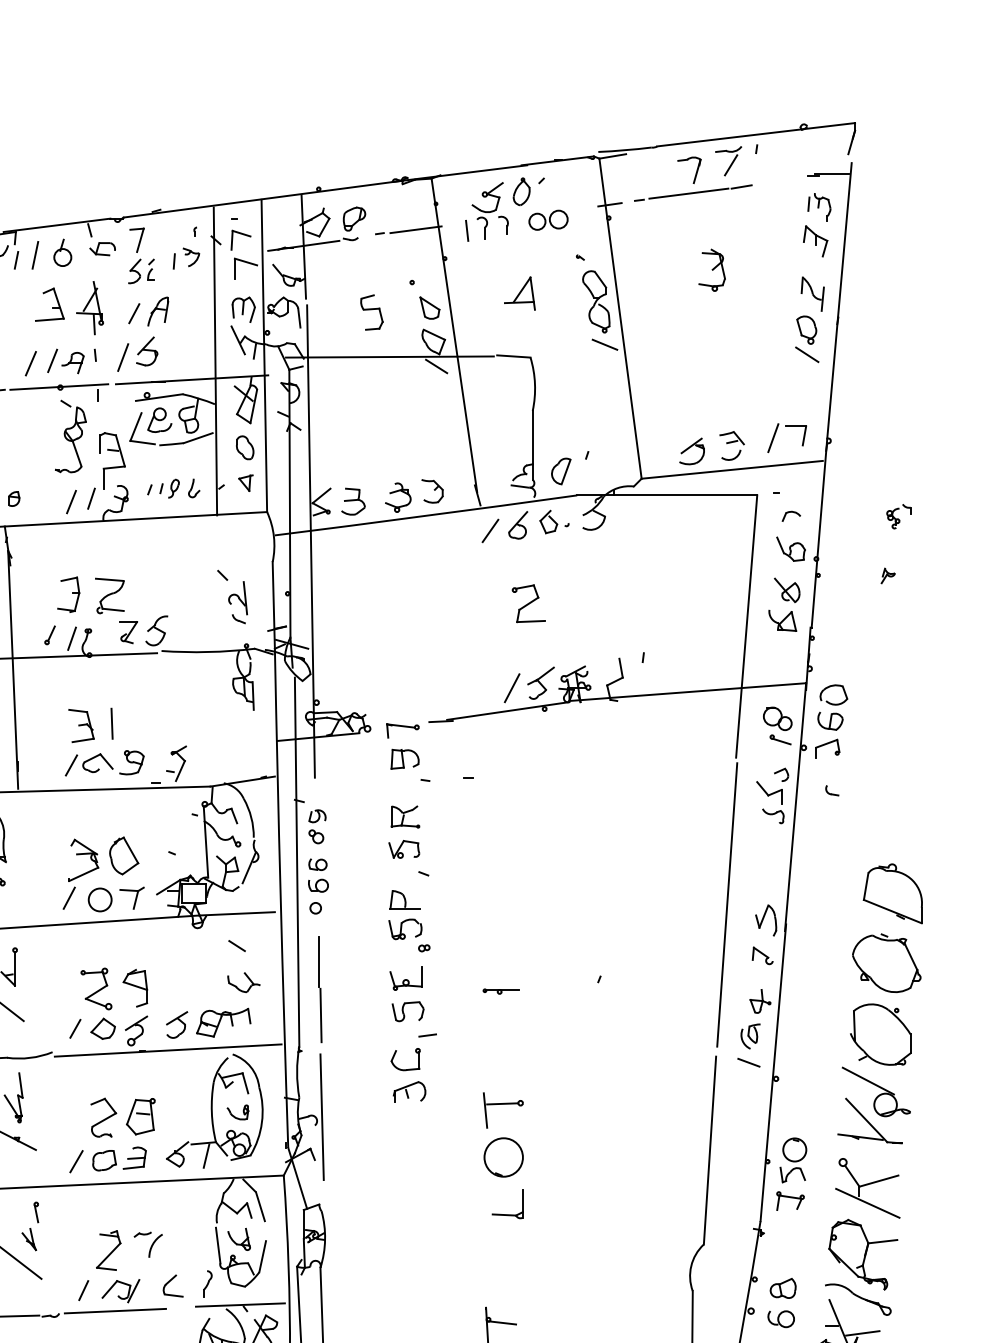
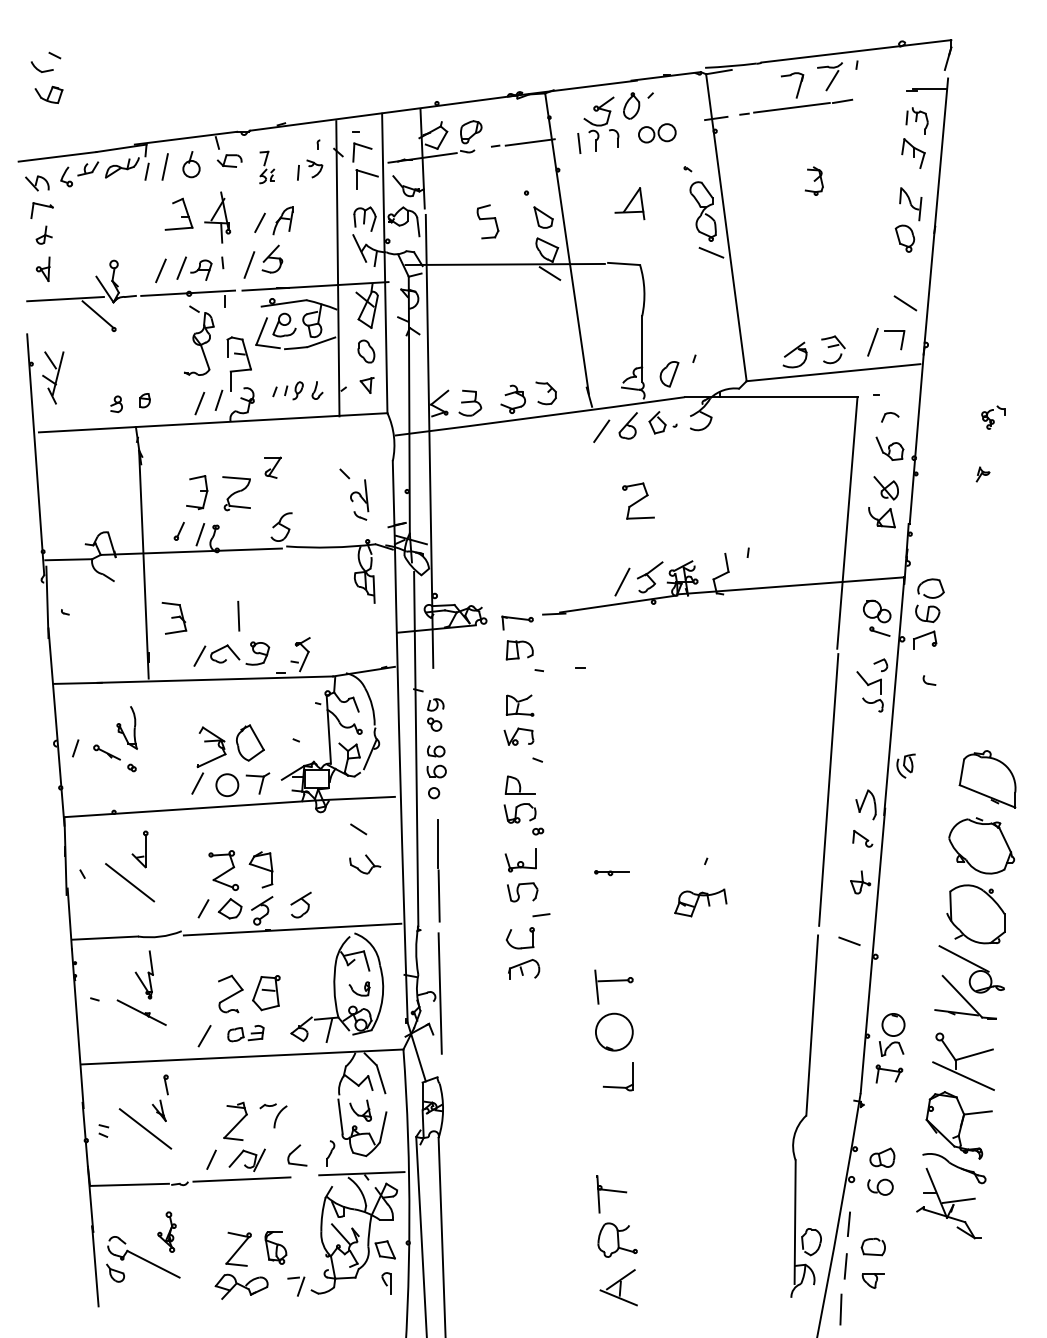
part: (141, 255) -> (266, 167), size x0.6
part: (712, 269) -> (814, 180), size x0.7
line: (807, 354) -> (905, 303), moved
part: (128, 632) -> (272, 467), moved
part: (81, 726) -> (174, 618), moved
part: (223, 1022) -> (700, 902), moved
part: (749, 1035) -> (905, 765), moved
part: (119, 1158) -> (245, 1033), size x0.7

